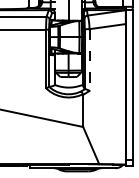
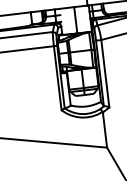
line: (89, 60) -> (105, 74), dashed -> solid

